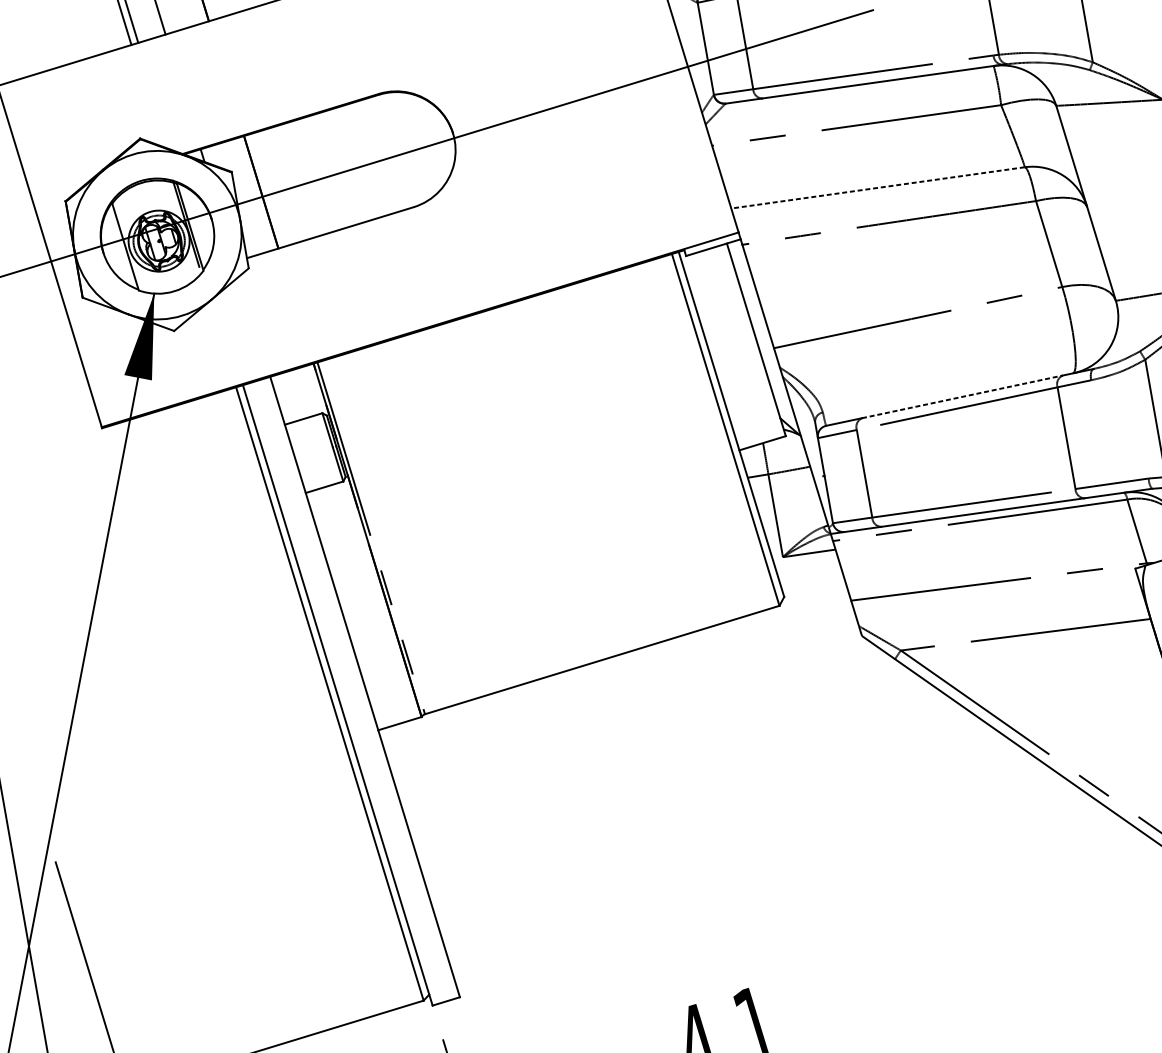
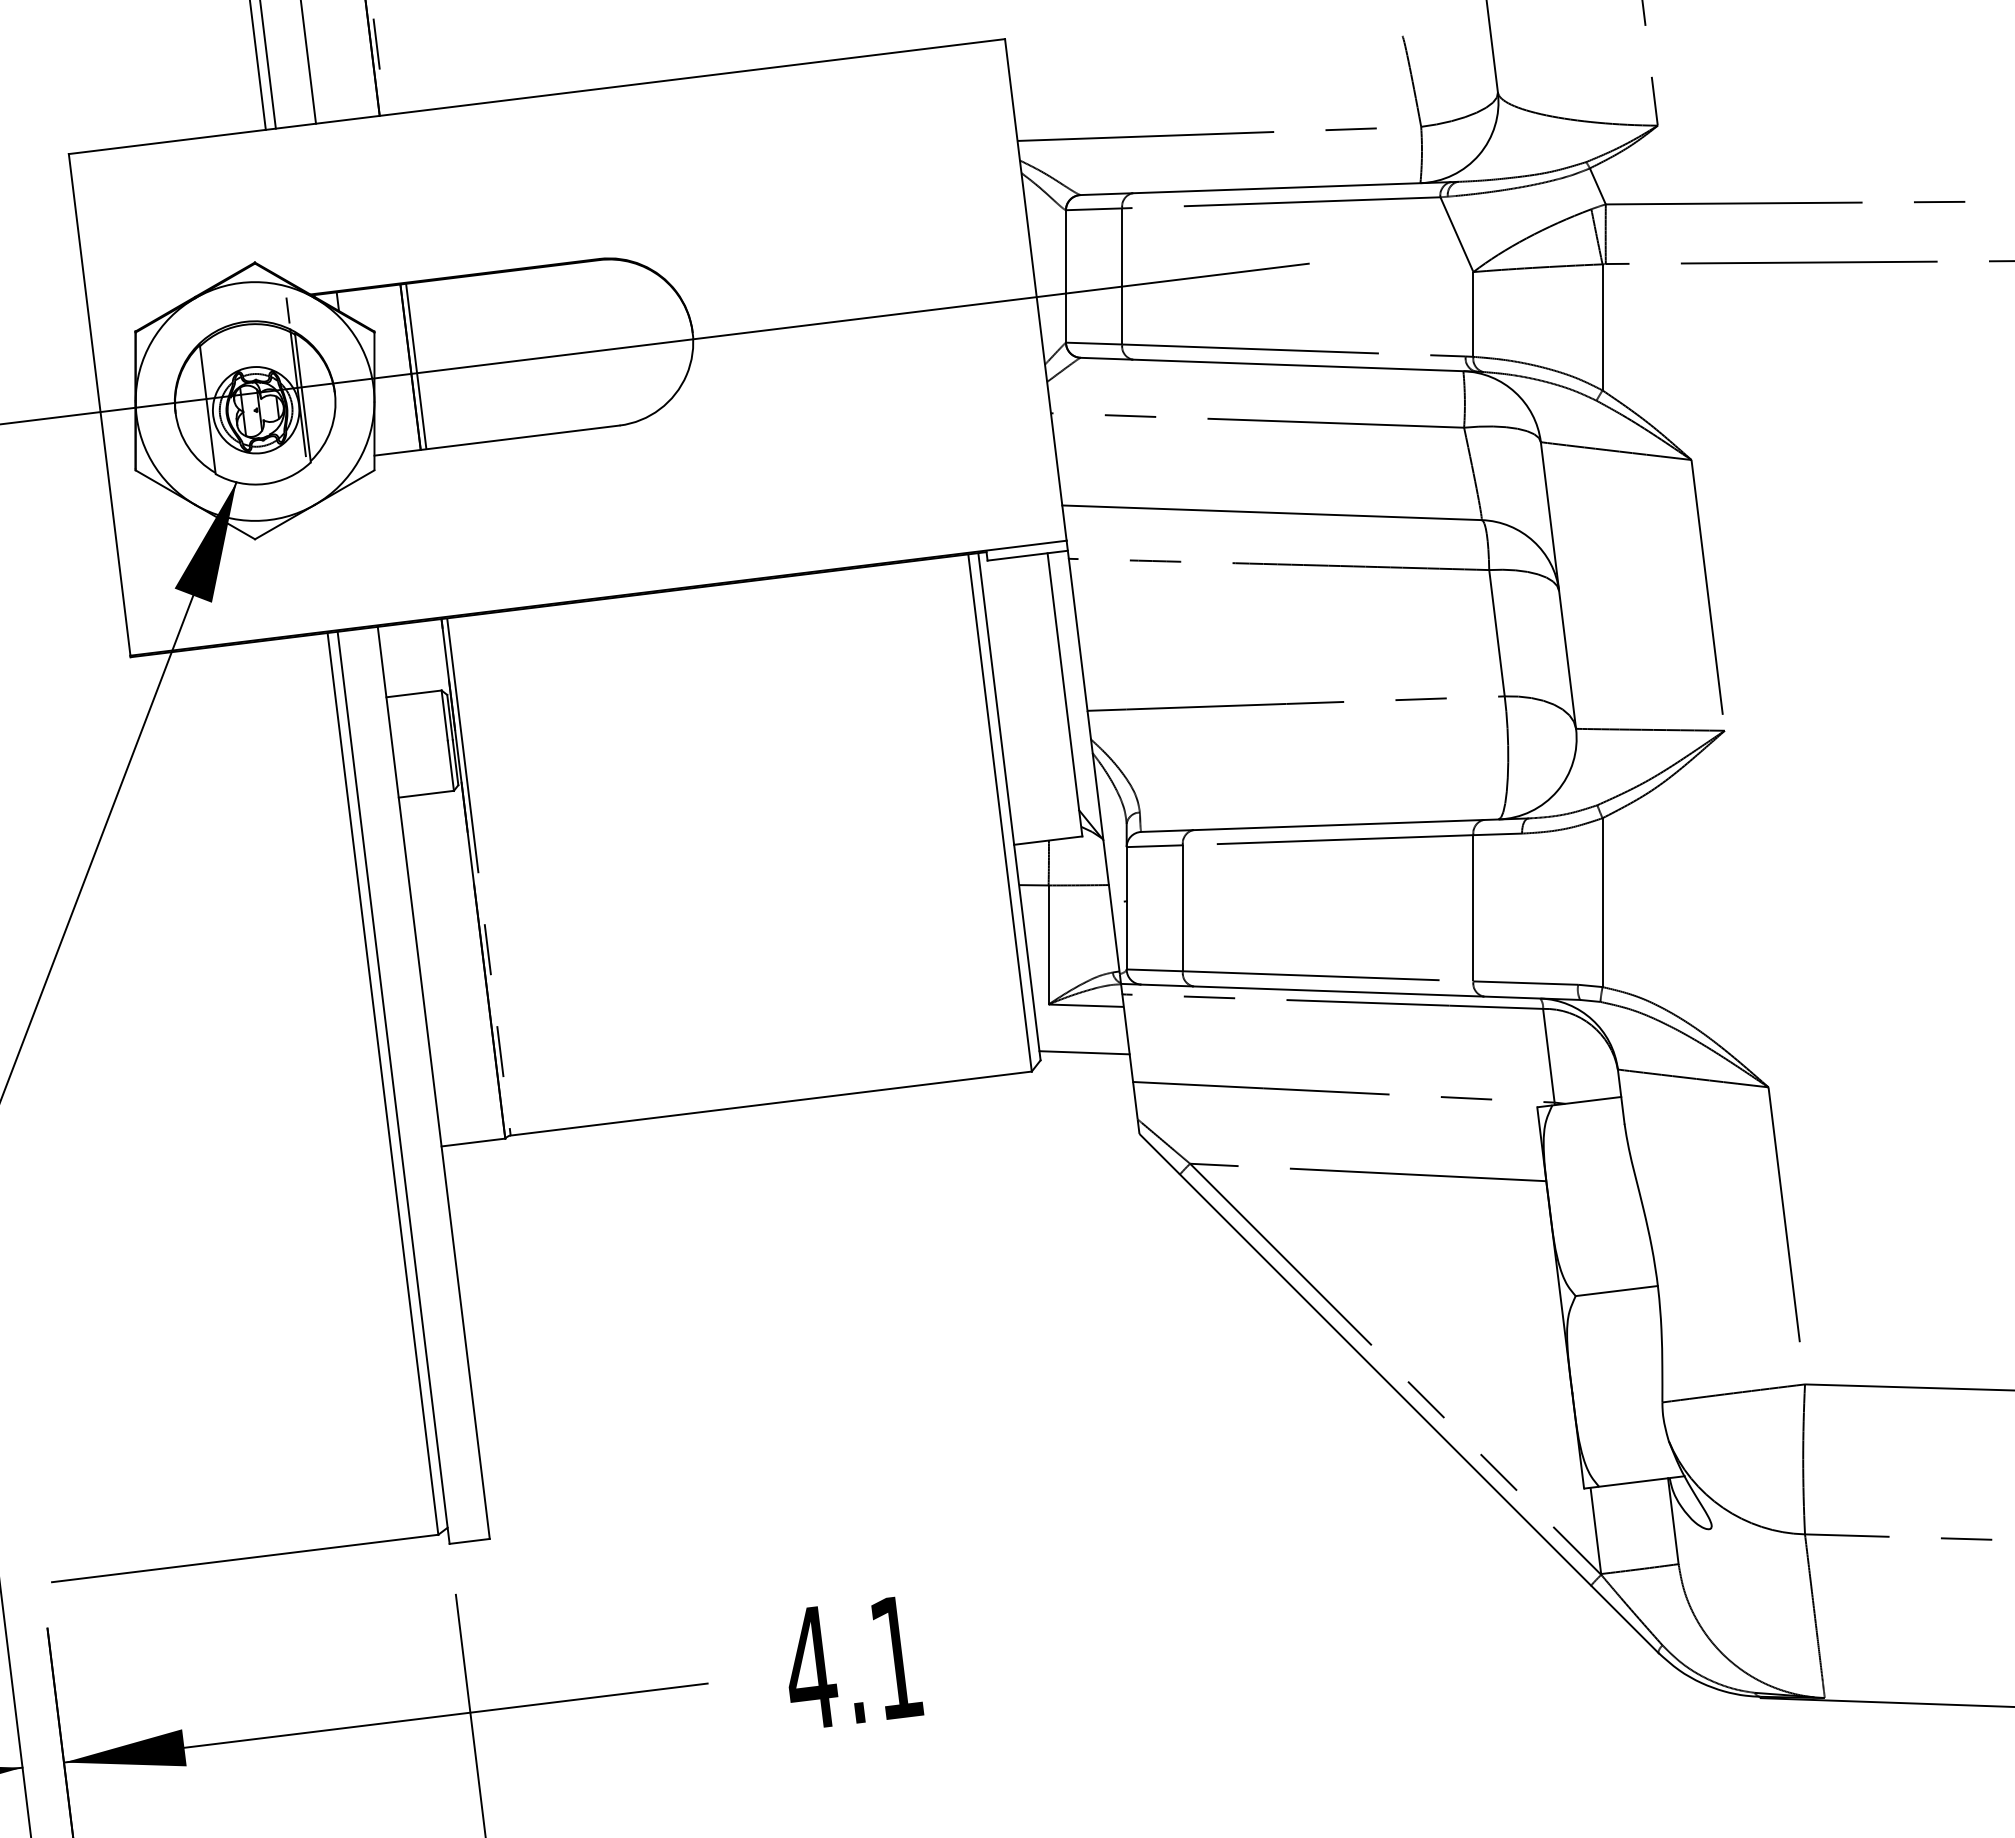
line: (168, 167) -> (287, 310), added
line: (877, 187) -> (1271, 512), dashed -> solid
line: (265, 191) -> (416, 366), added
line: (962, 397) -> (1338, 825), dashed -> solid
line: (813, 586) -> (1084, 1052), added

